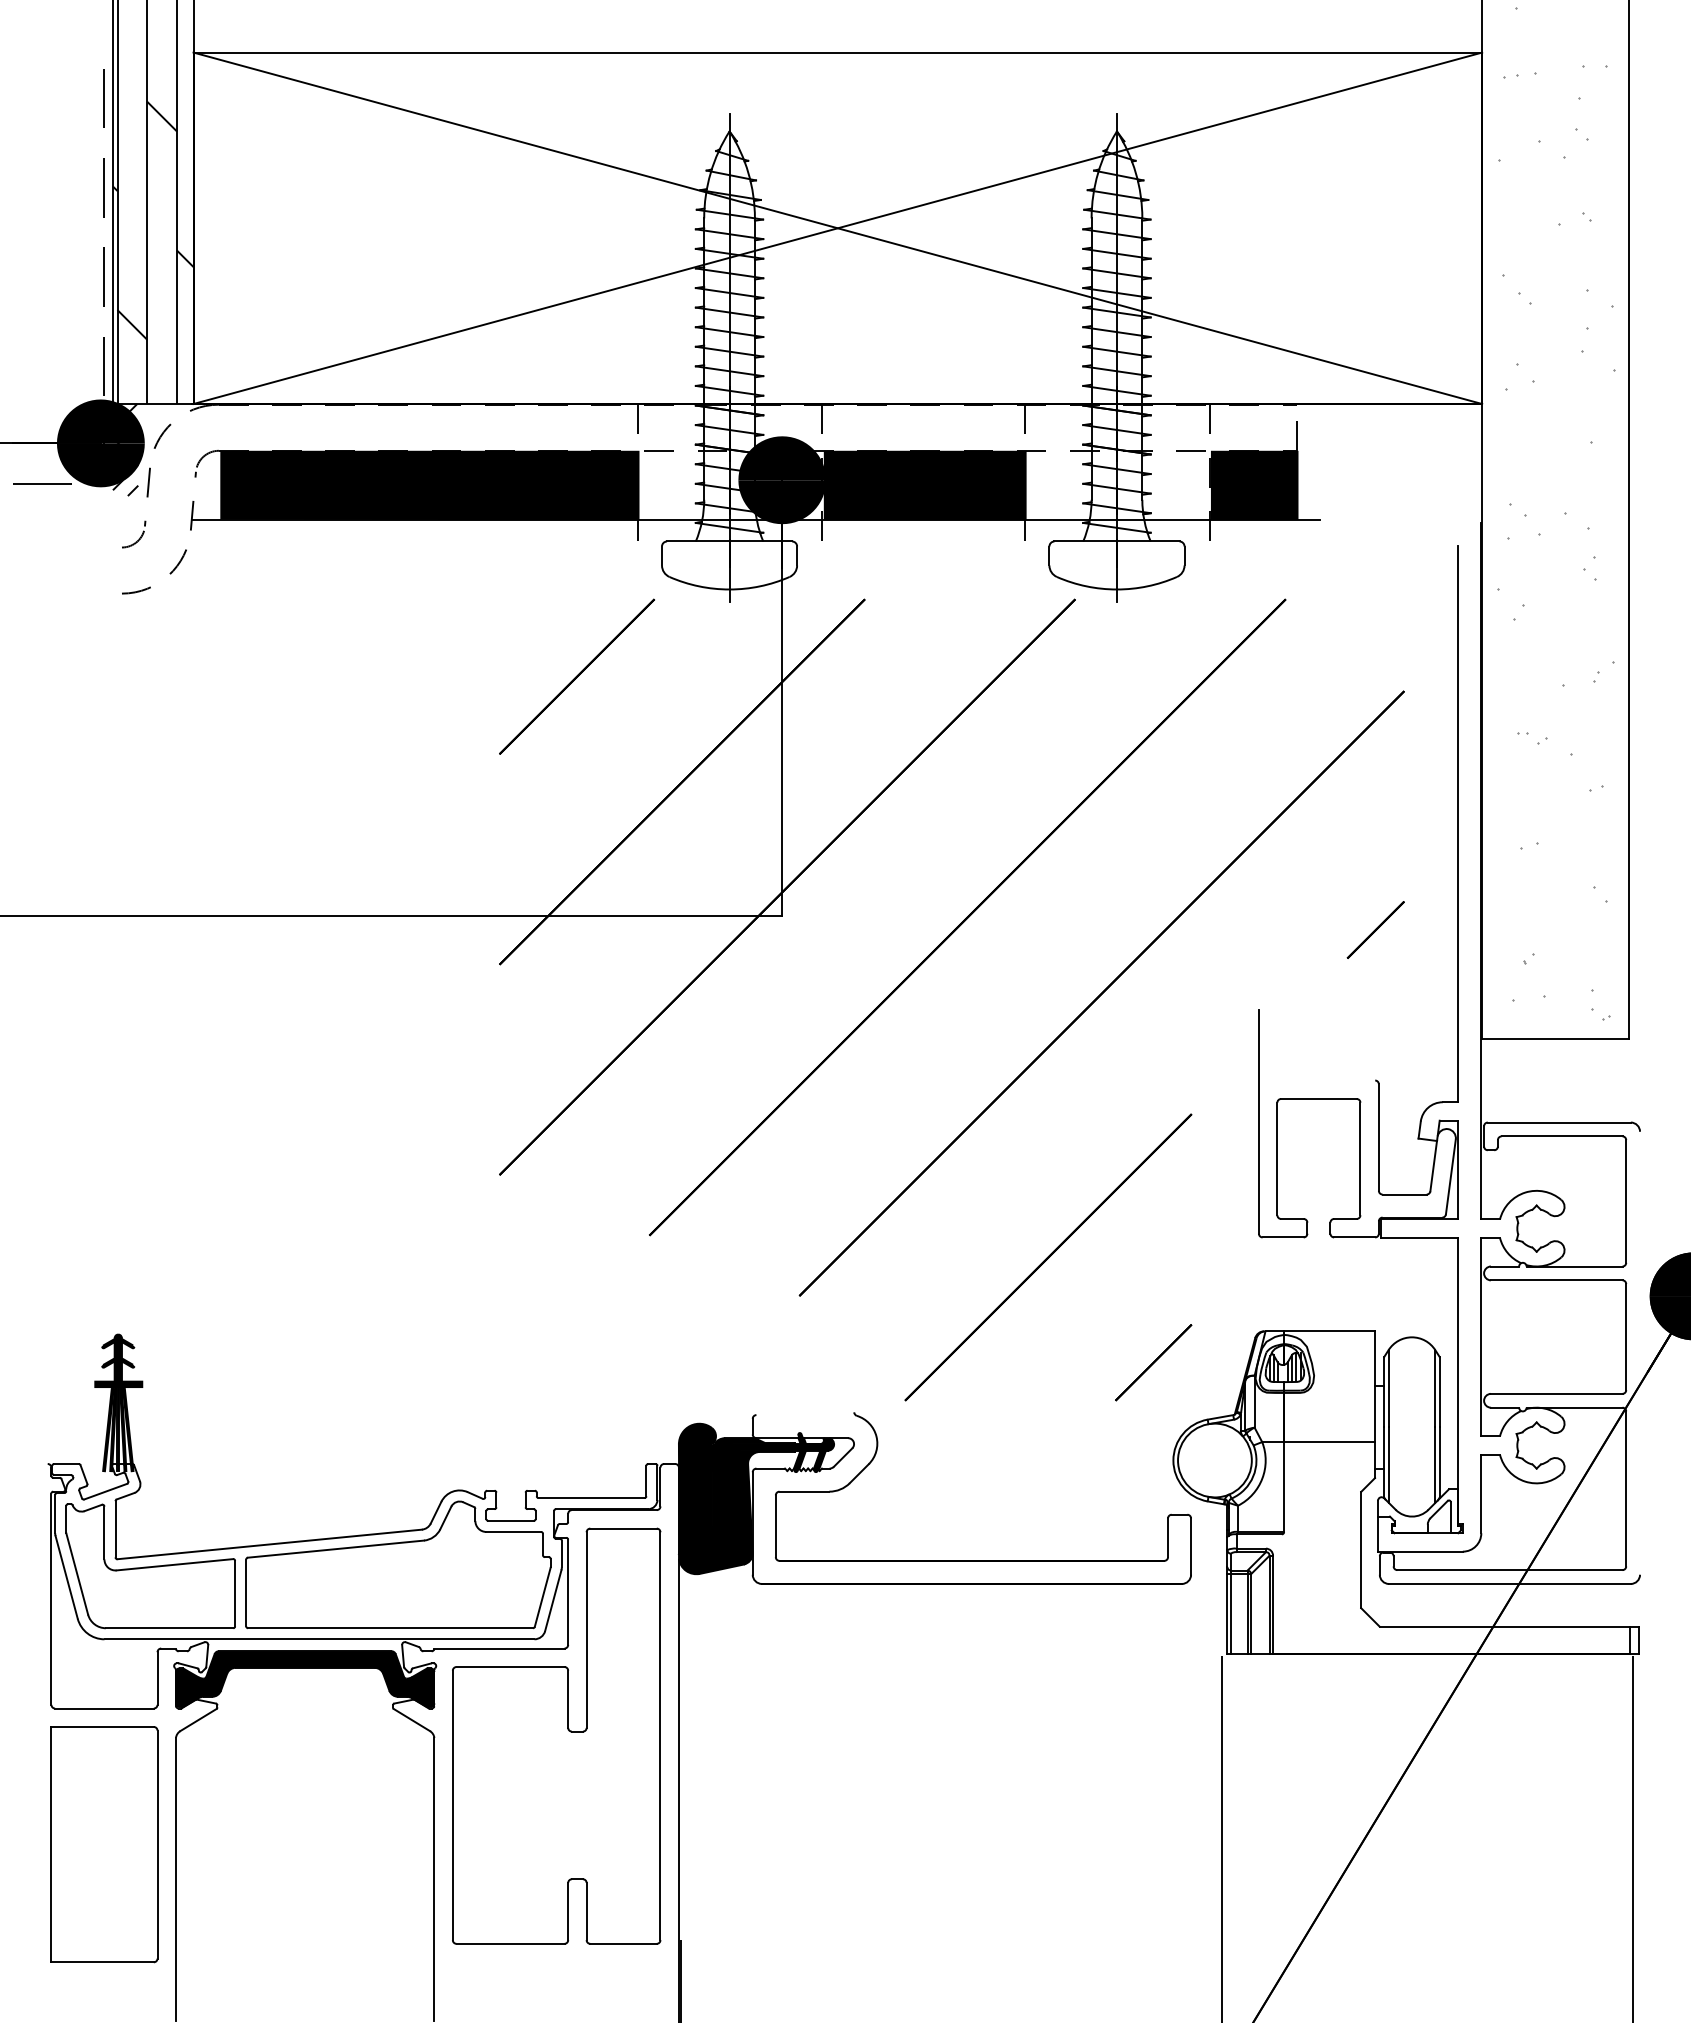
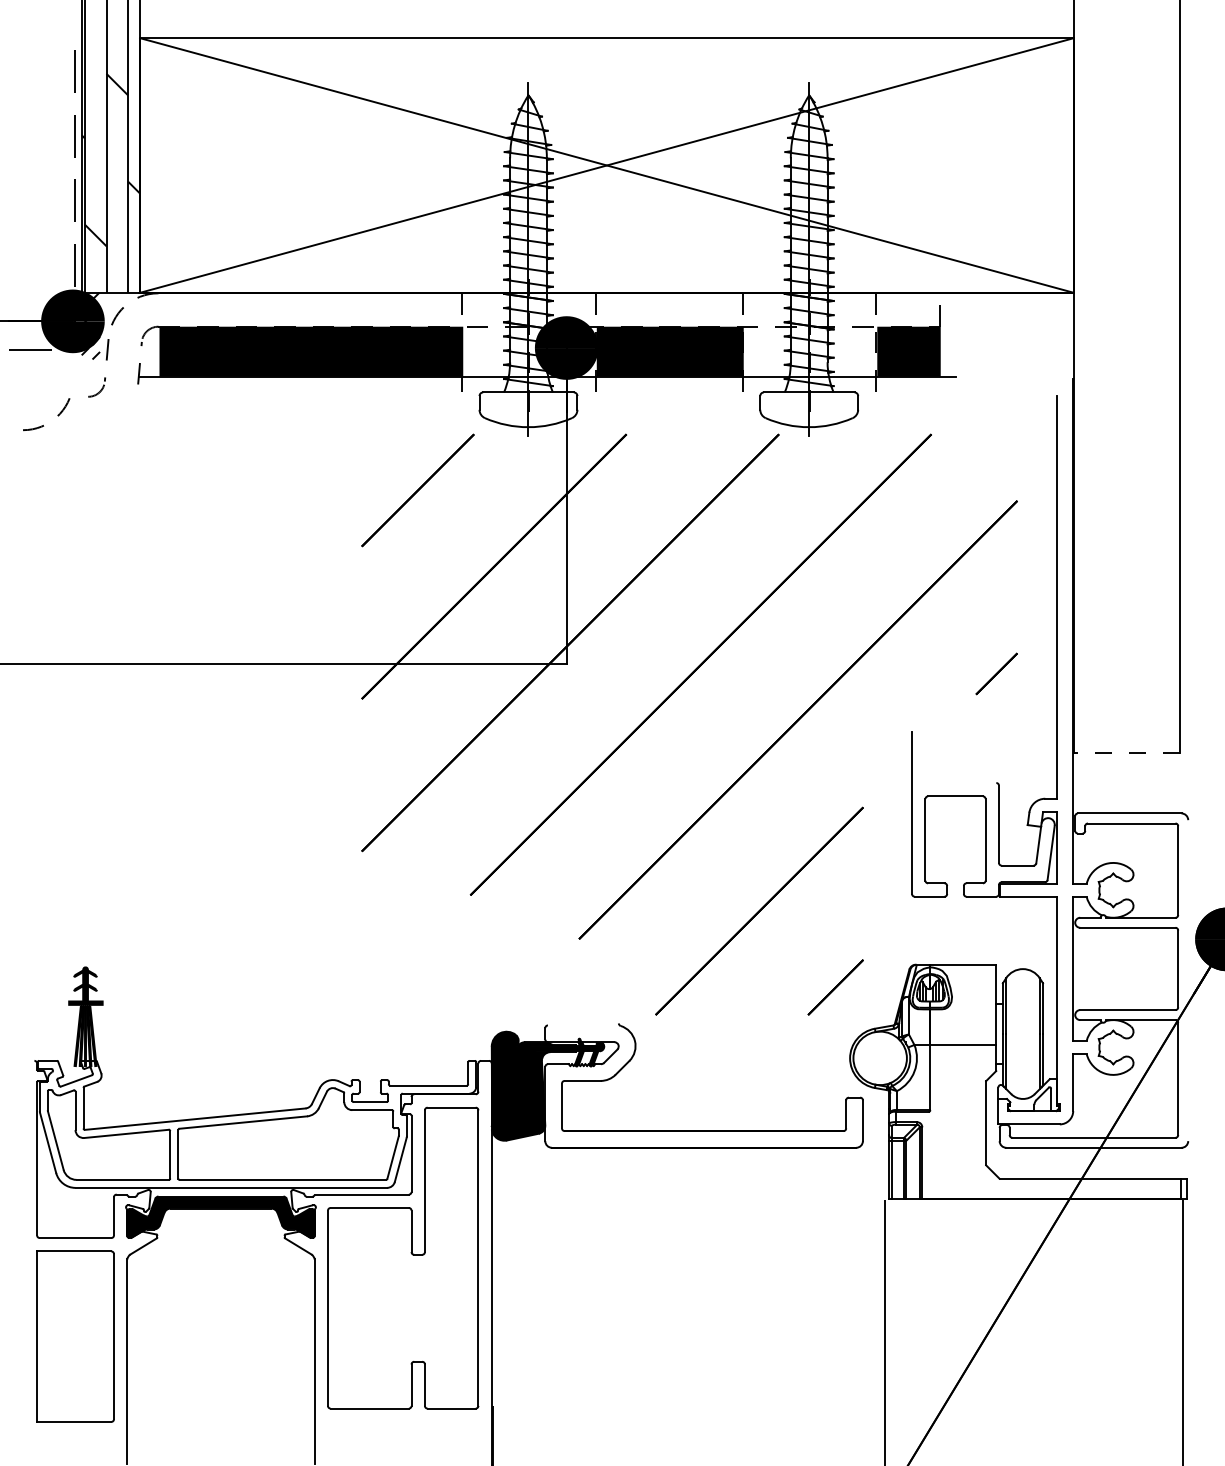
hatch: (1555, 513) -> (1126, 372), removed
arc: (169, 573) -> (57, 415), moved
line: (1554, 1039) -> (1126, 753), solid -> dashed

